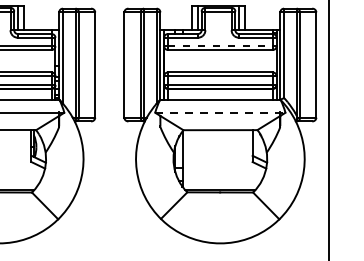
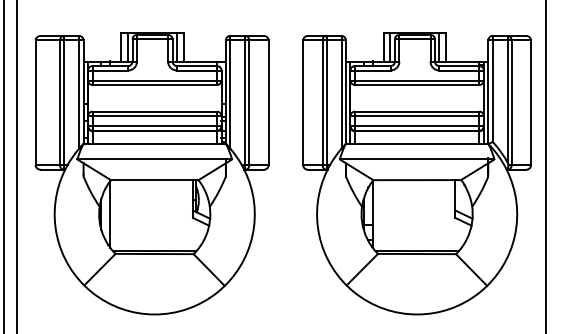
line: (220, 46) -> (417, 80), dashed -> solid
line: (220, 112) -> (417, 159), dashed -> solid

